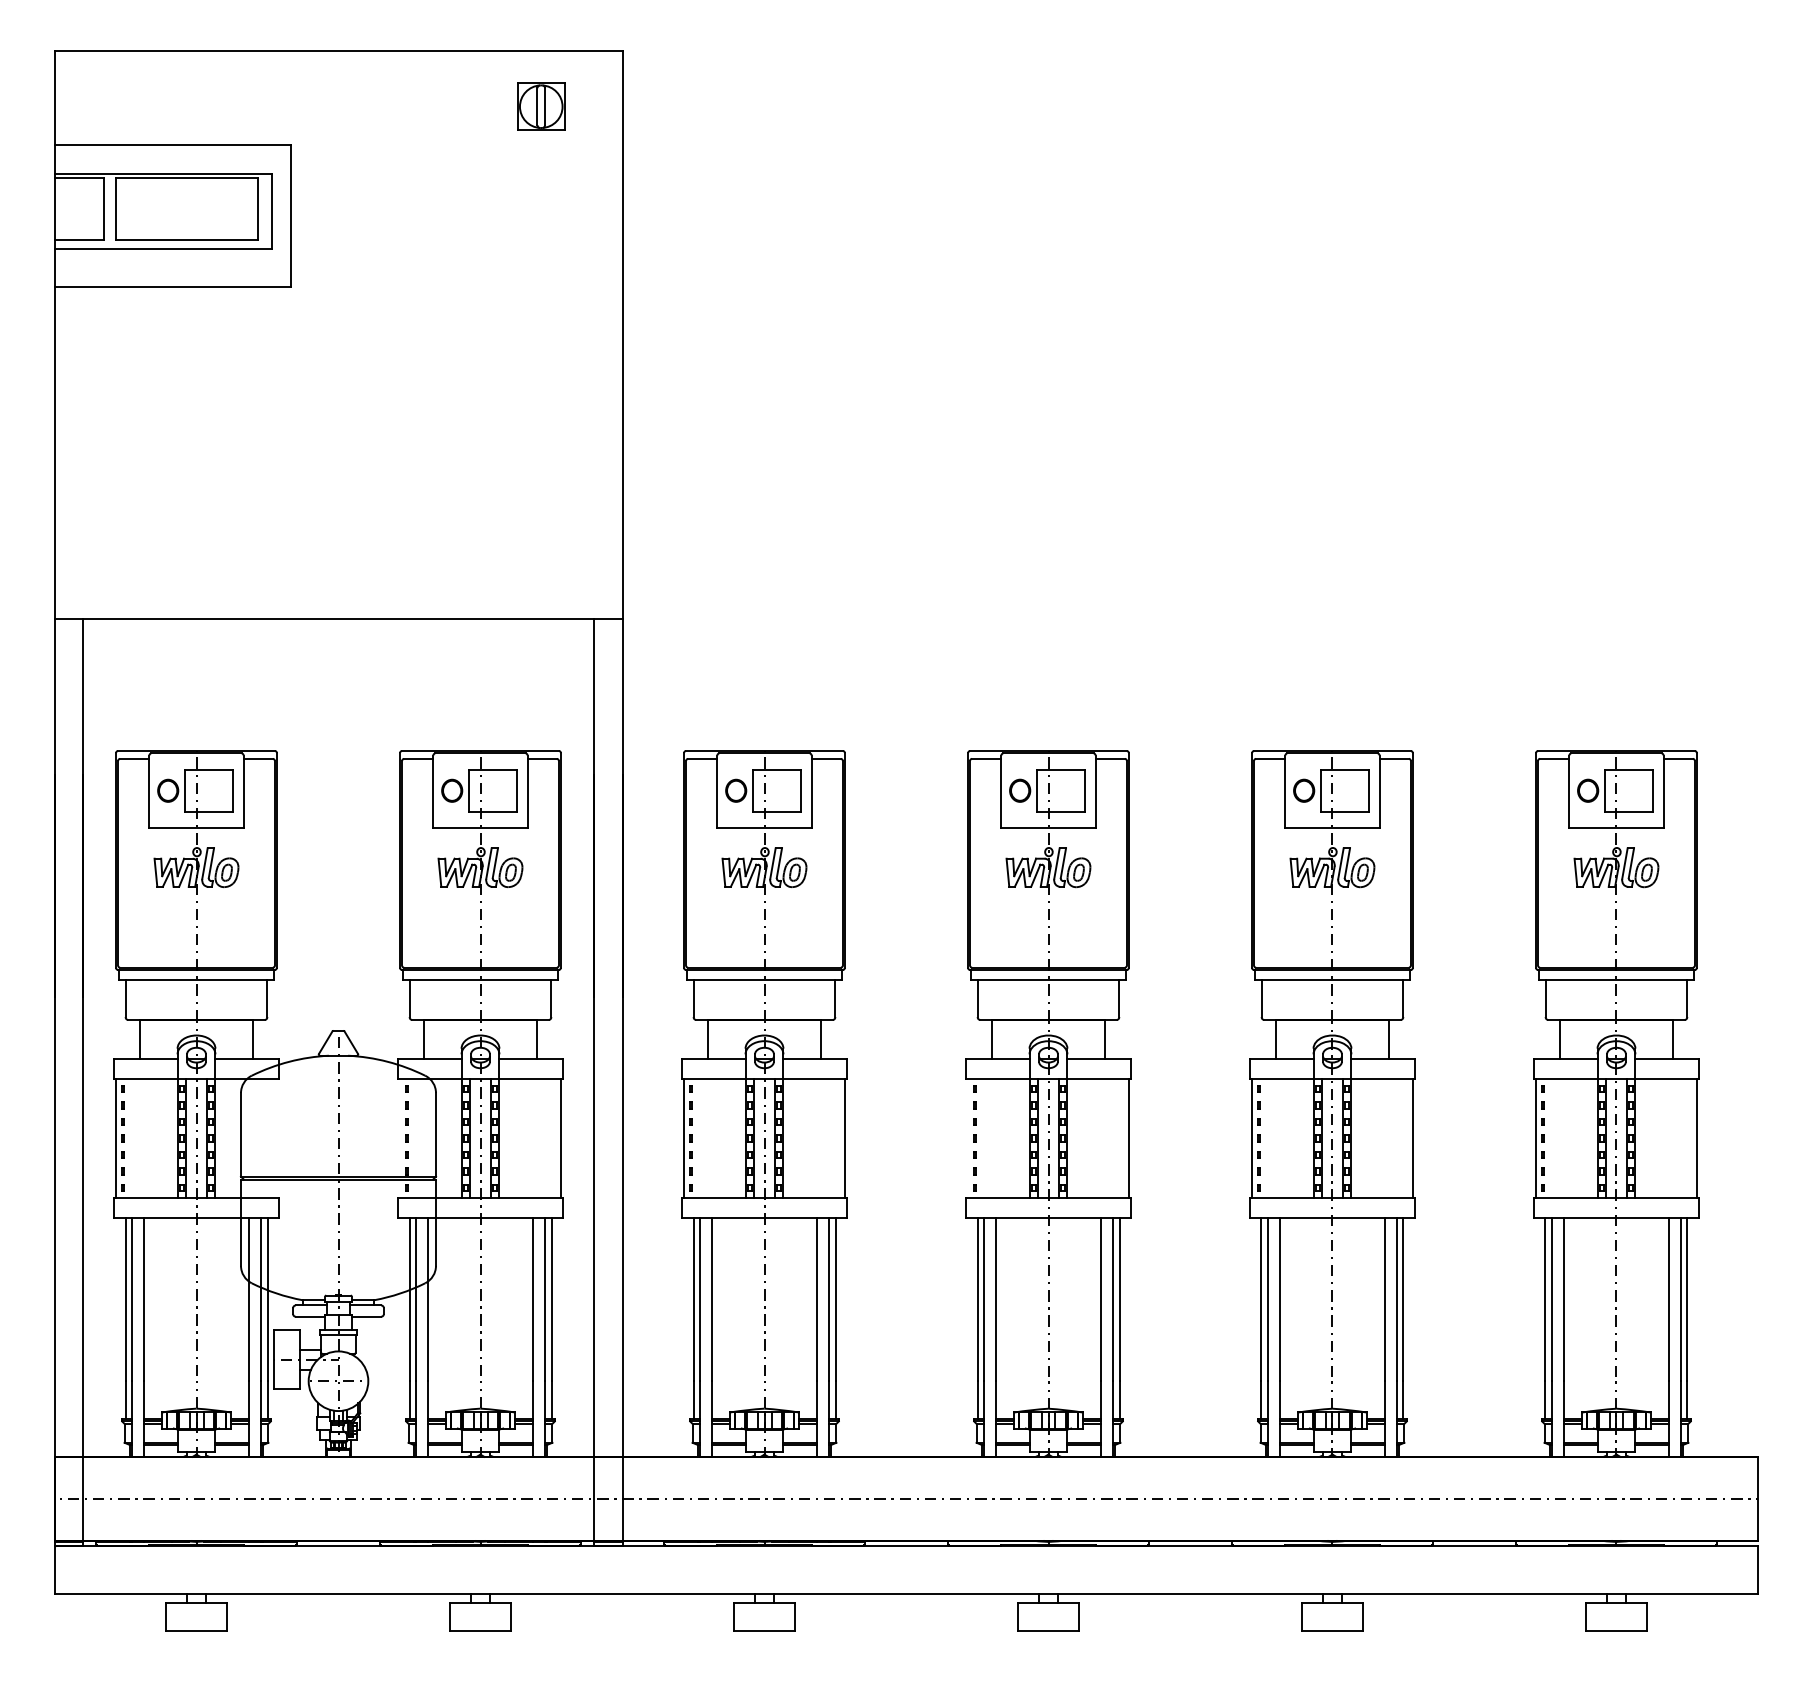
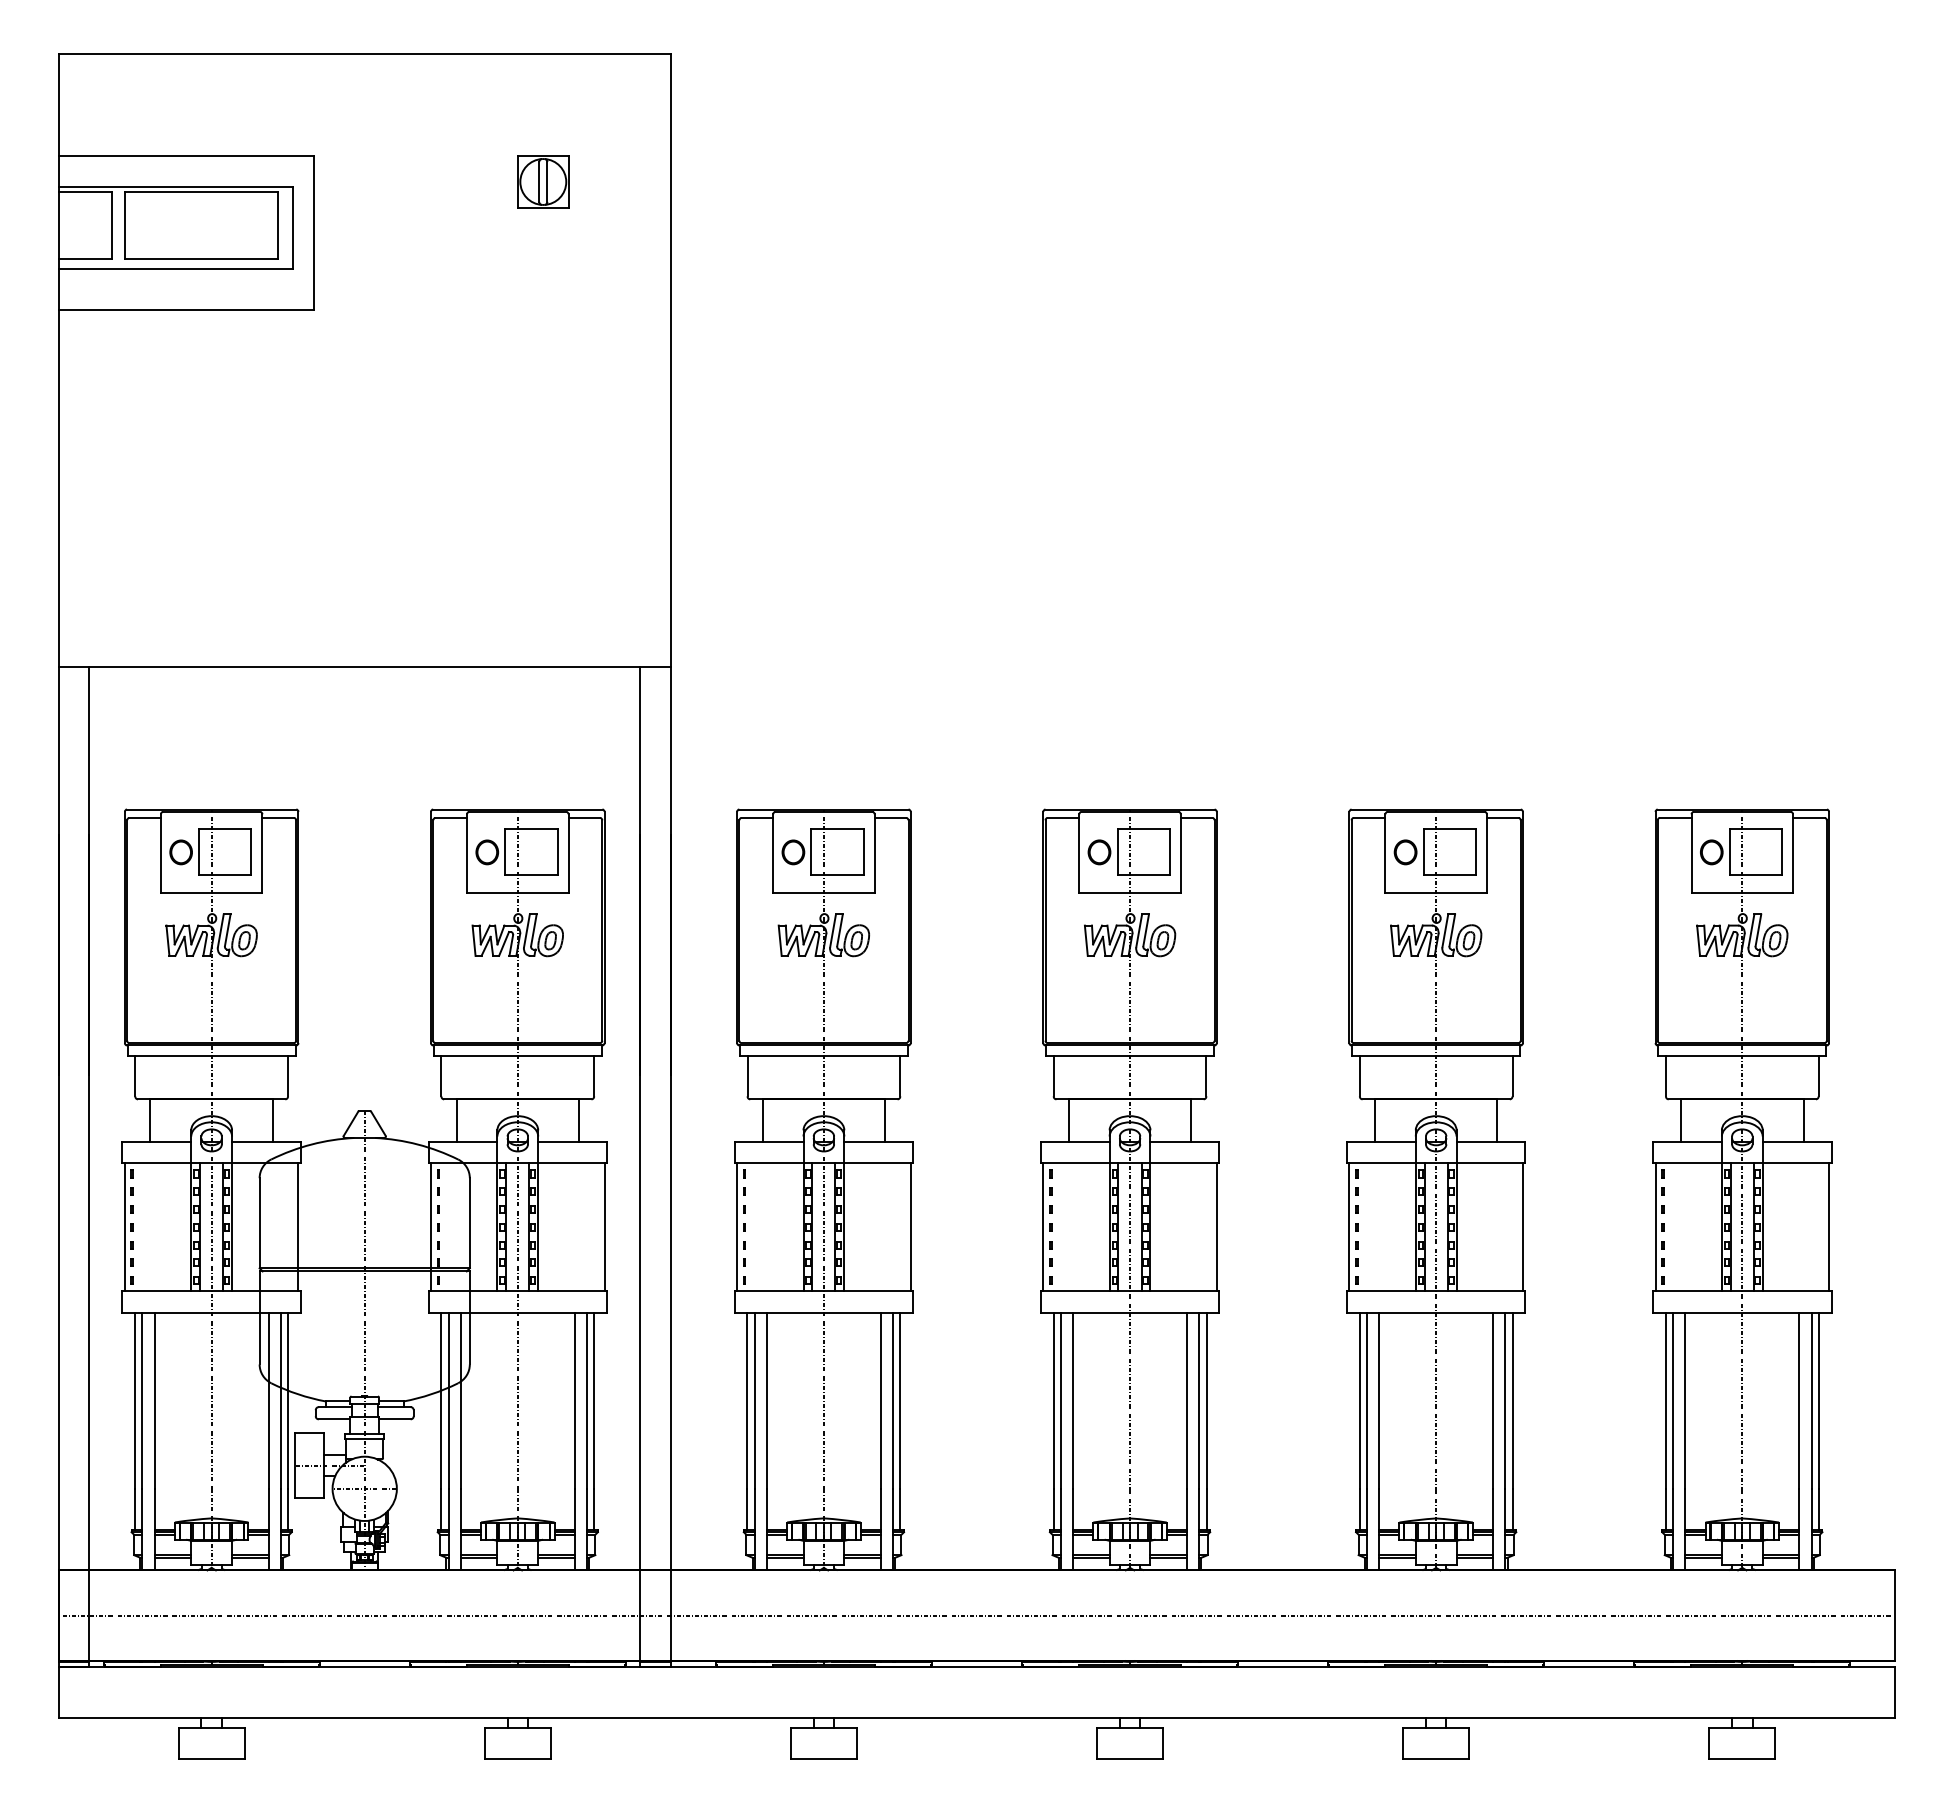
part: (541, 106) -> (543, 181), moved
line: (277, 1138) -> (298, 1227), added
line: (400, 1138) -> (431, 1227), added
line: (968, 1138) -> (1043, 1227), added

